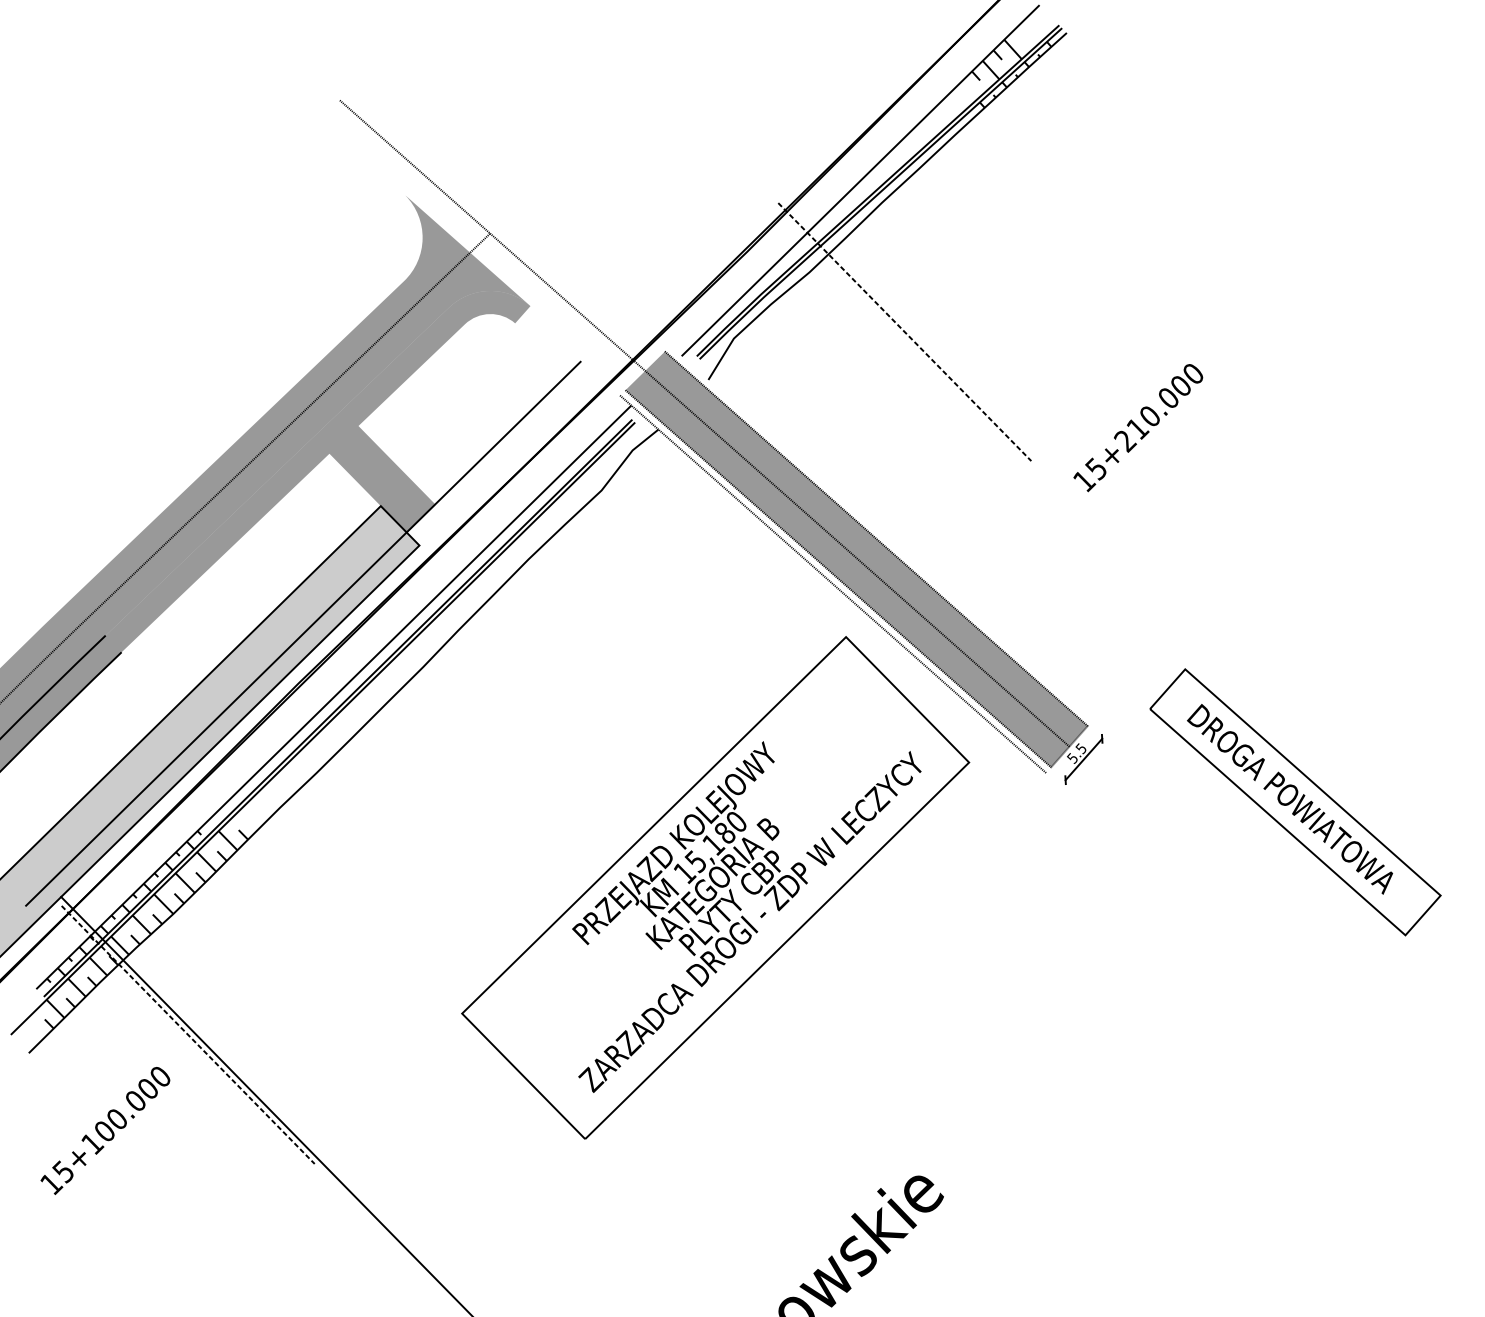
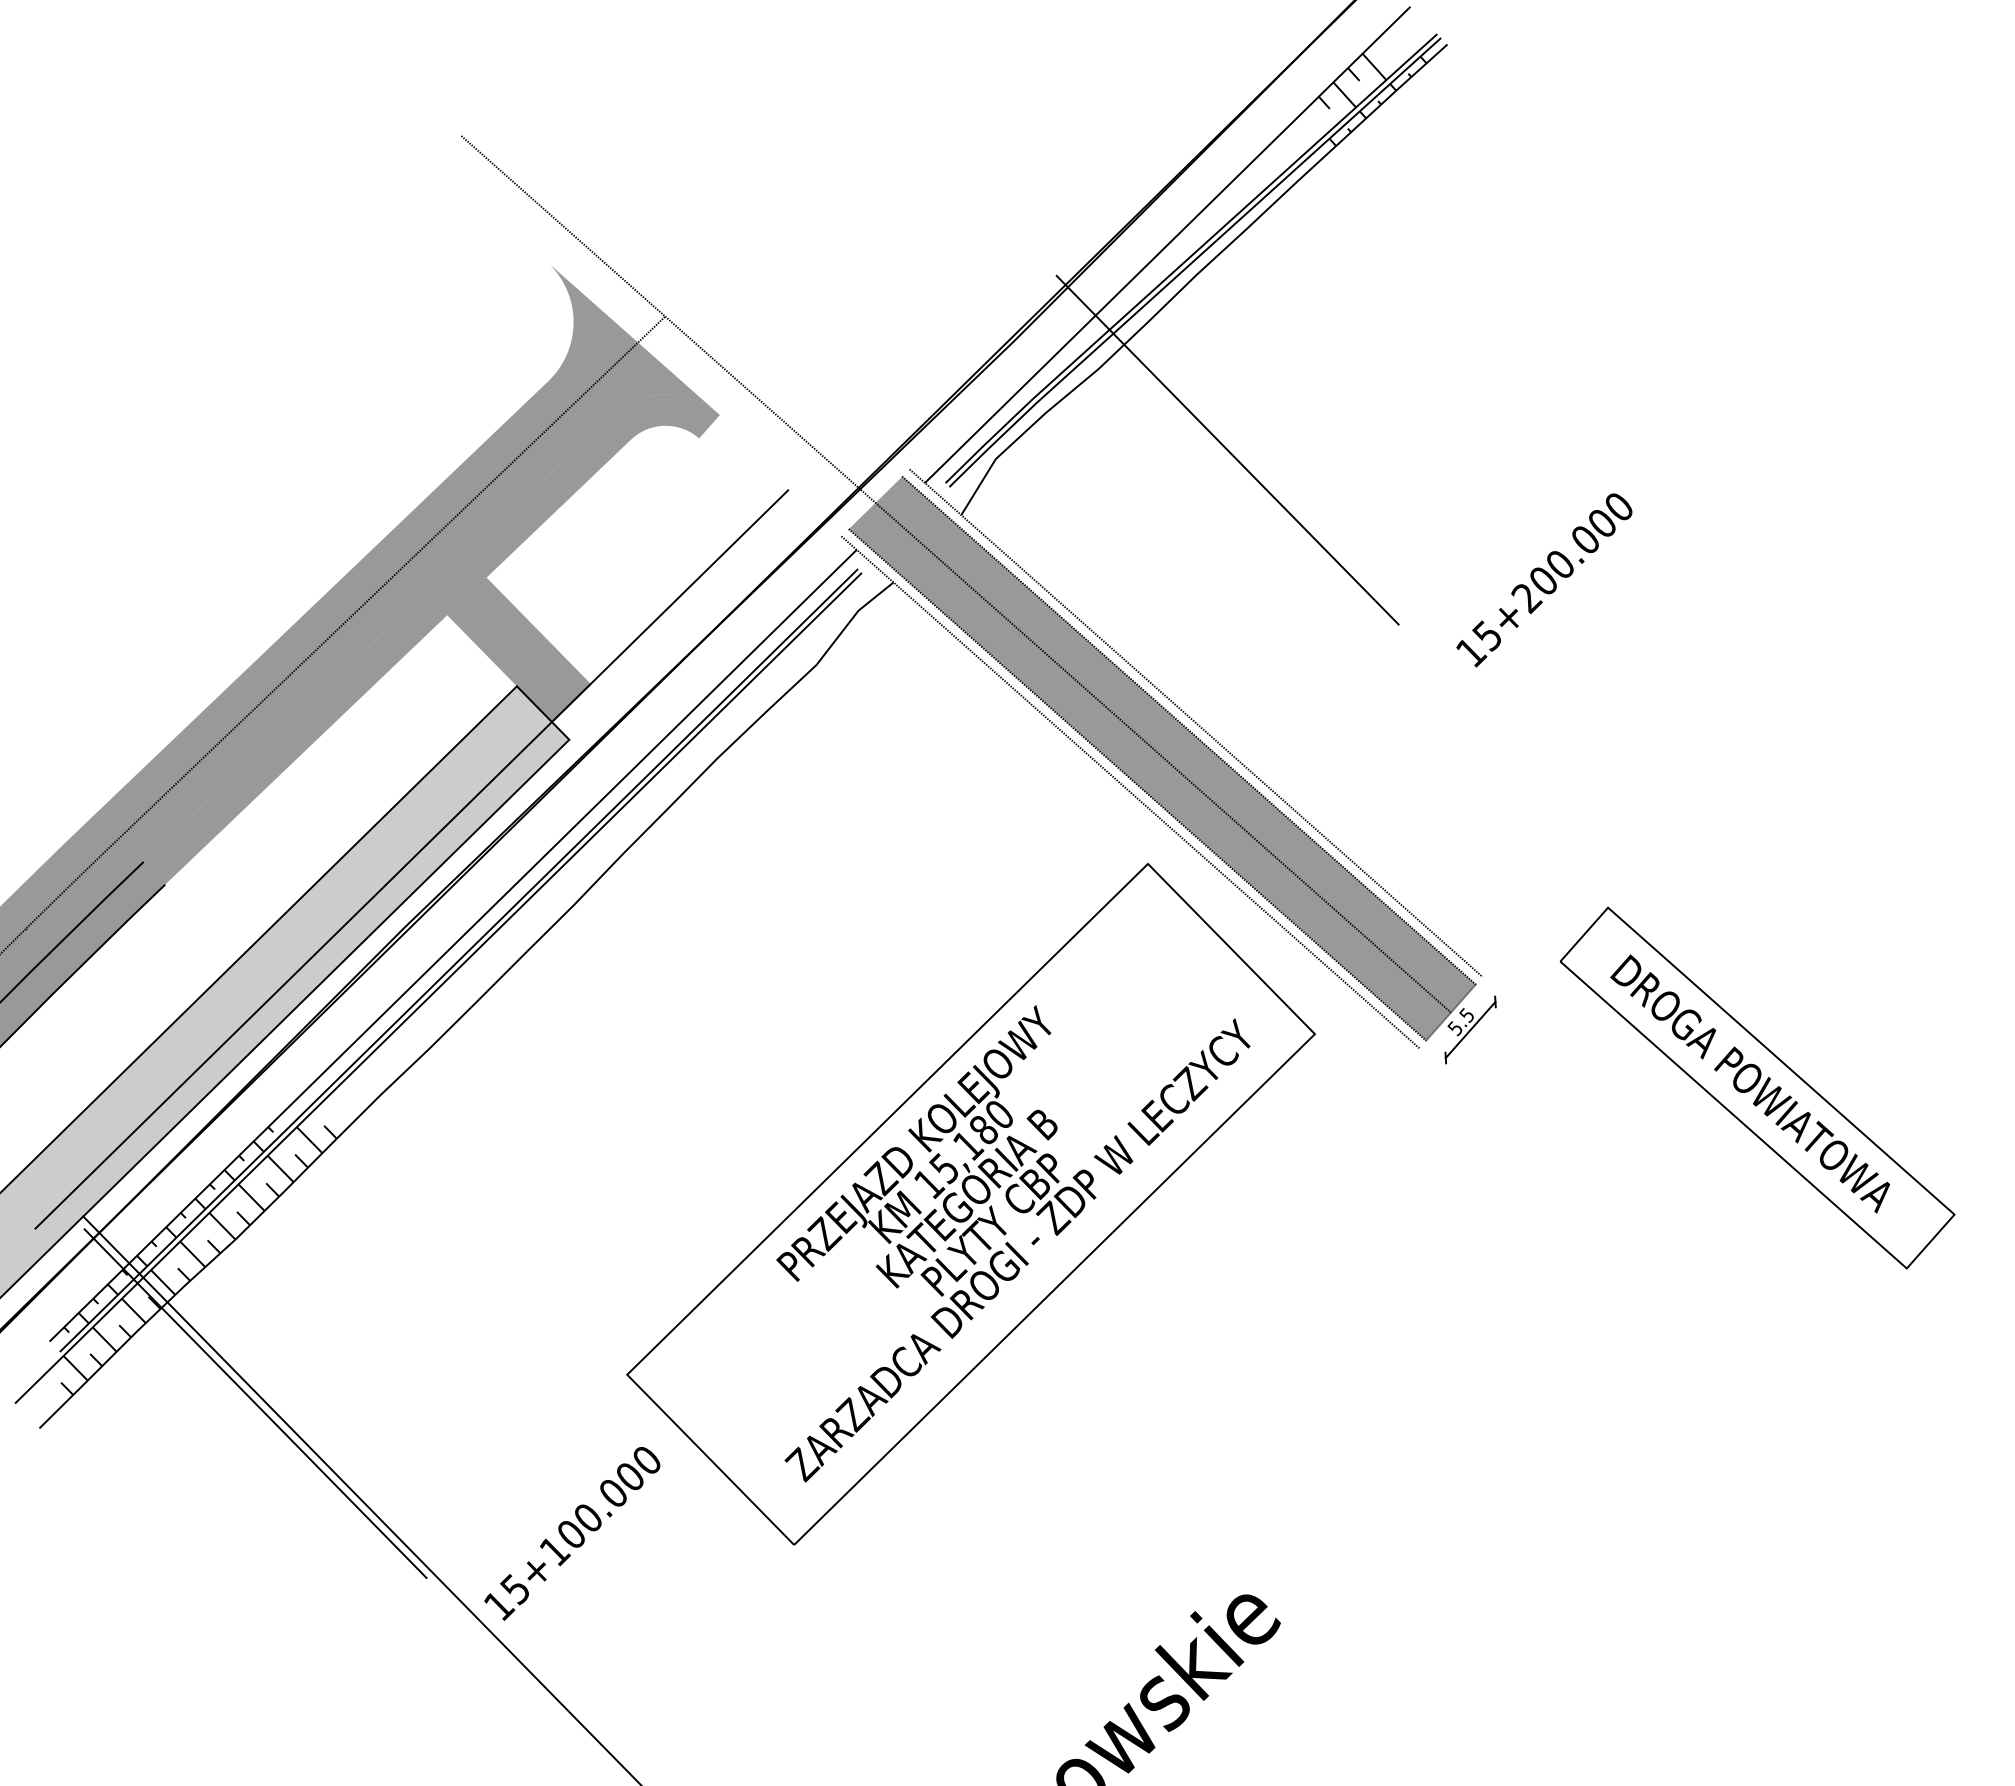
line: (905, 332) -> (1228, 450), dashed -> solid
text: (1137, 428) -> (1543, 581), 15+210.000 -> 15+200.000
line: (881, 533) -> (1195, 723), added
line: (188, 1035) -> (255, 1404), dashed -> solid
text: (105, 1130) -> (572, 1533), moved

